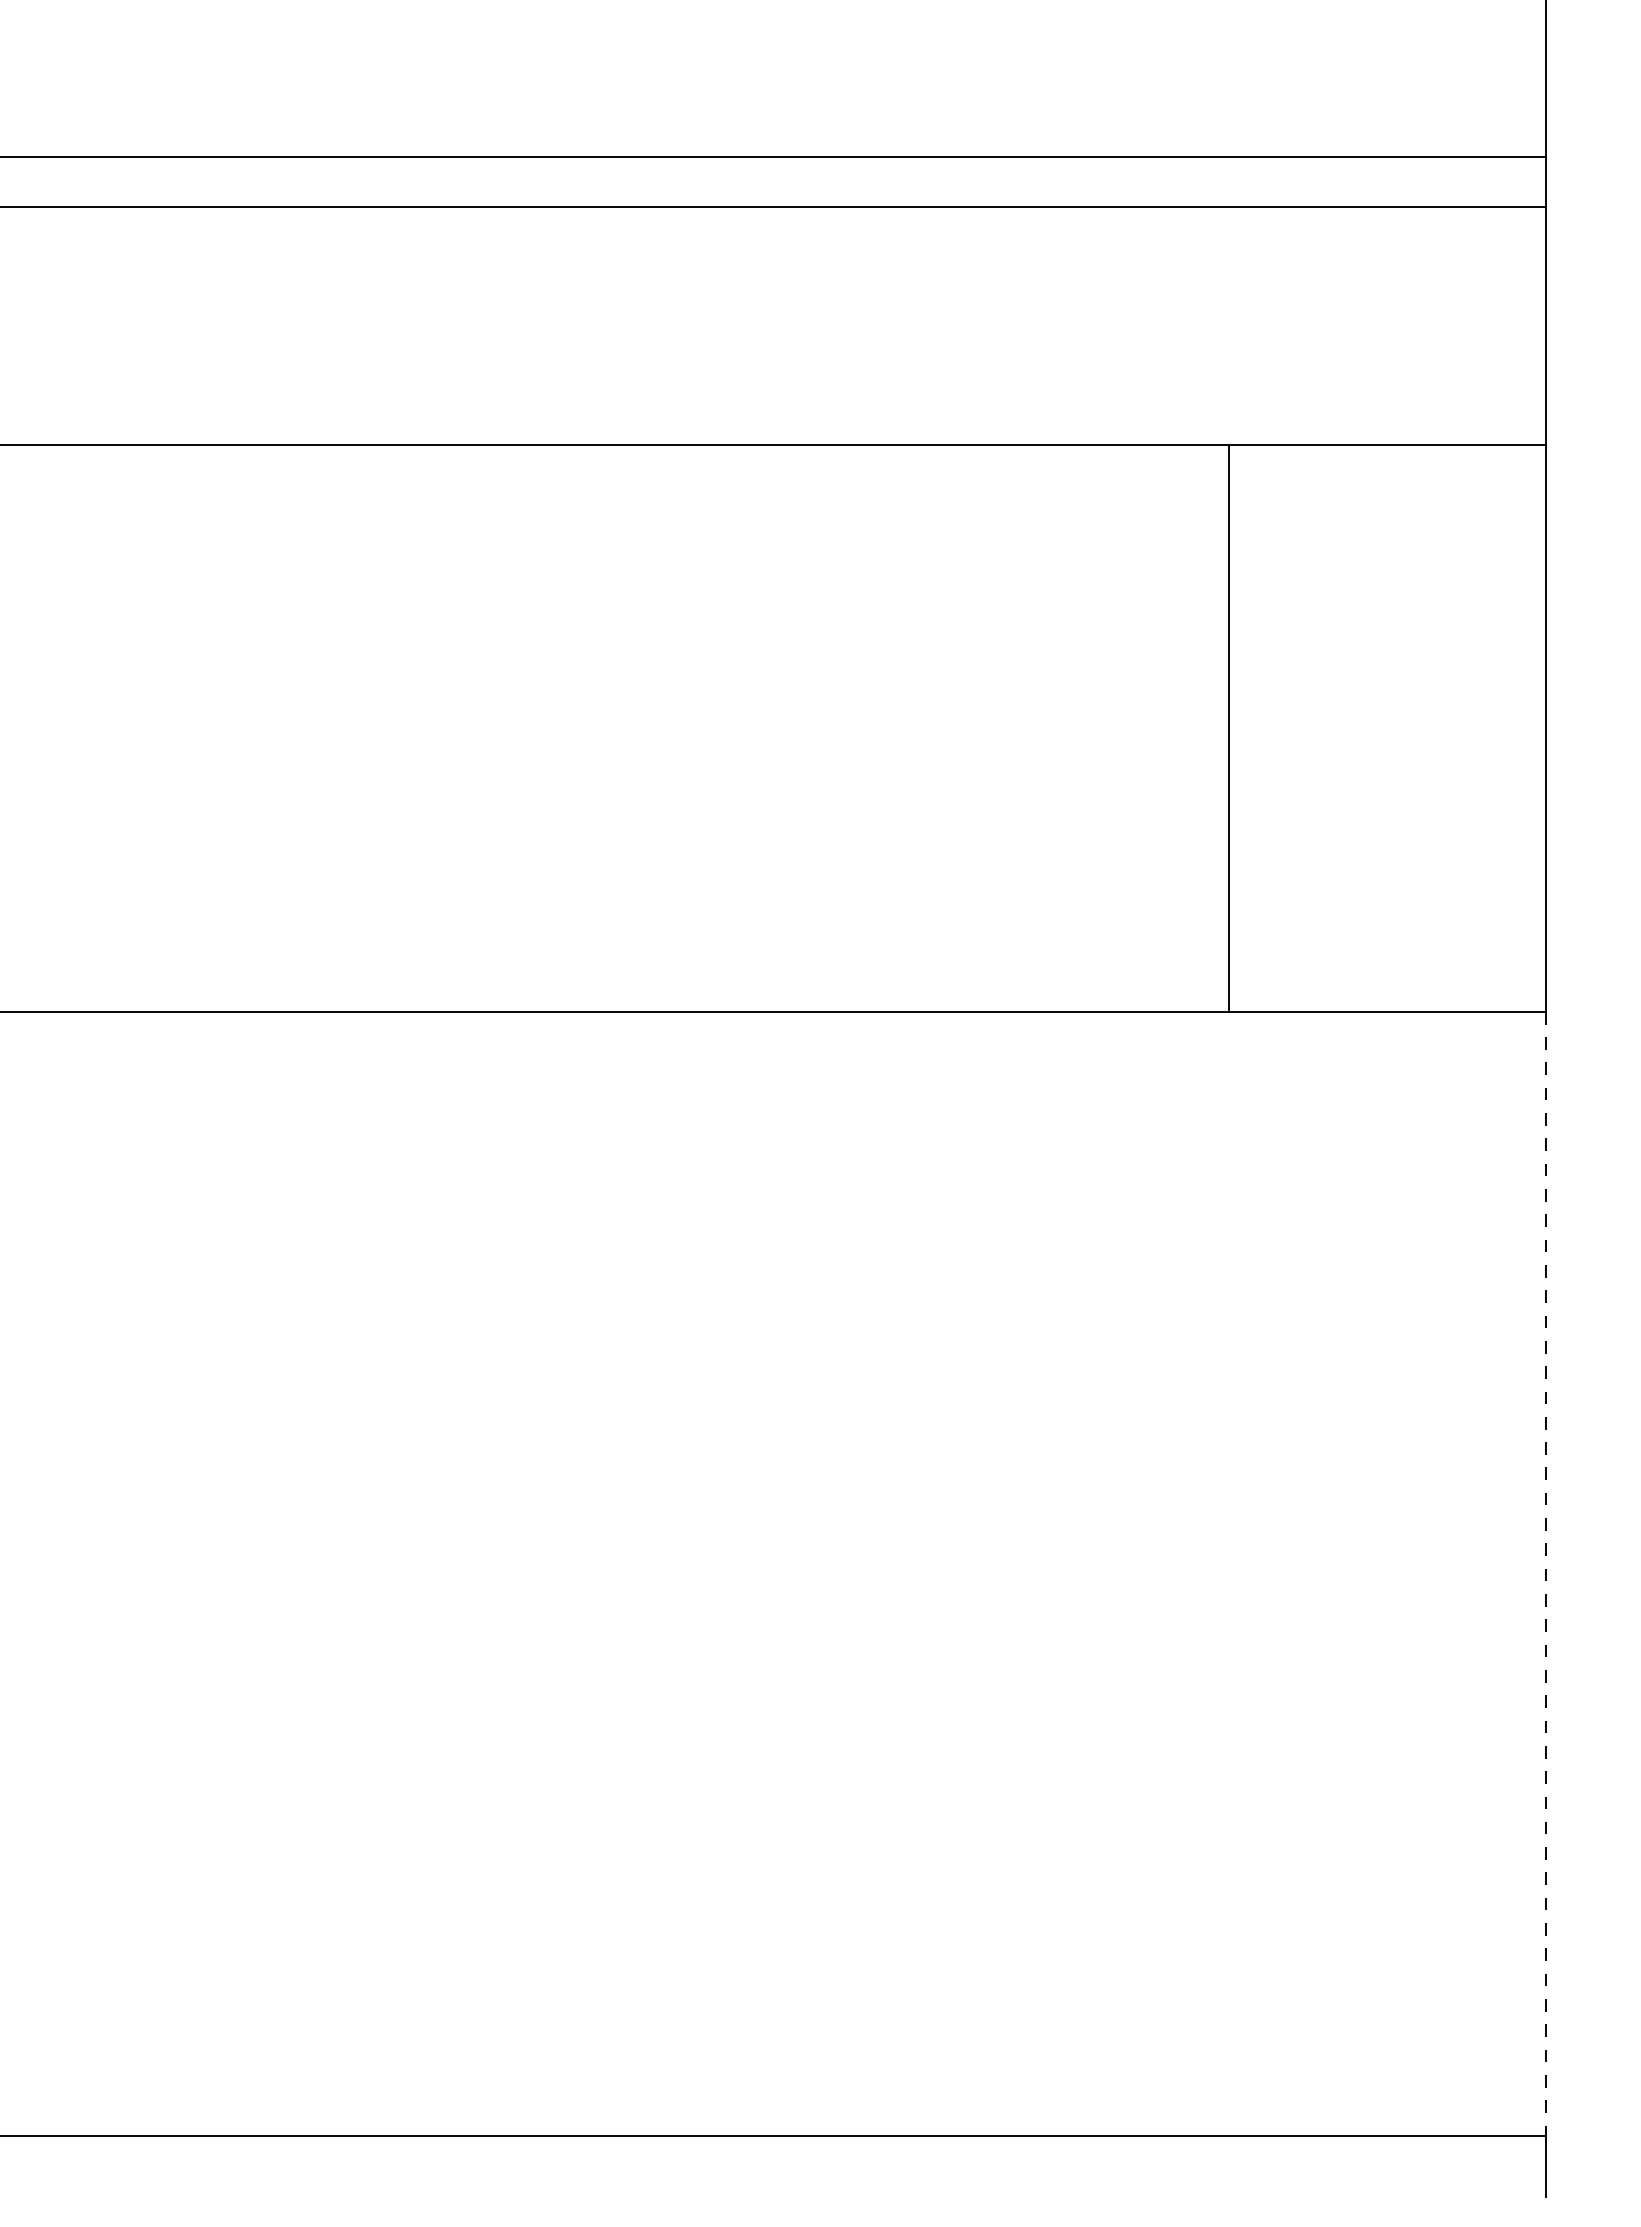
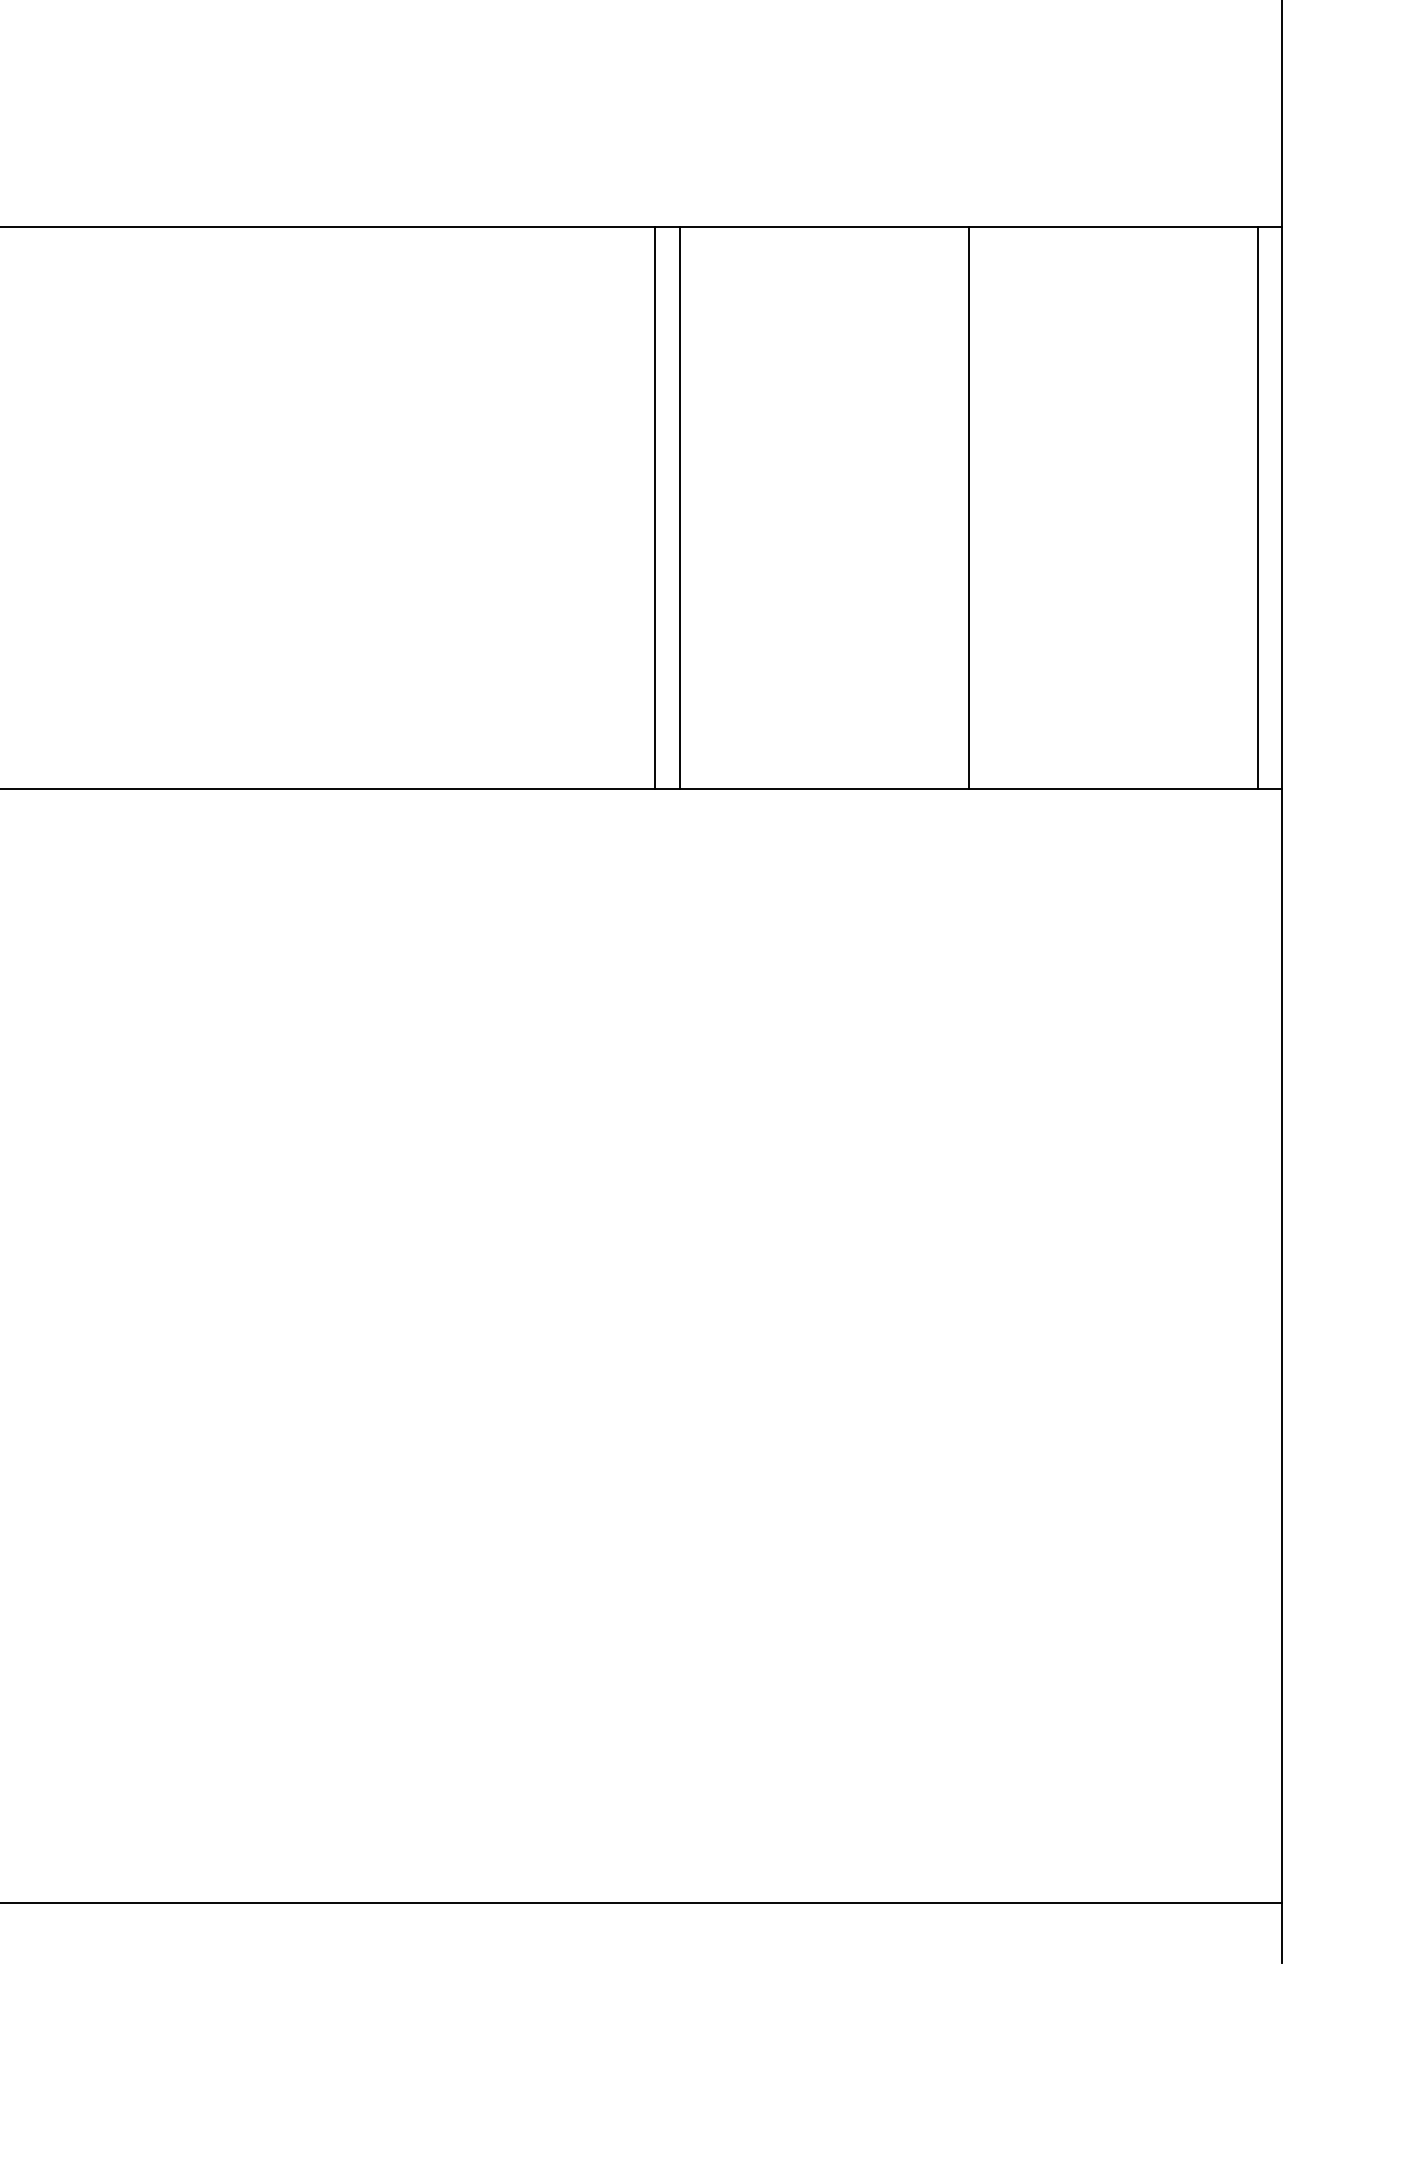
line: (912, 727) -> (655, 507), added
line: (937, 727) -> (679, 507), added
line: (1520, 727) -> (1257, 507), added
line: (1545, 1574) -> (1282, 1346), dashed -> solid

